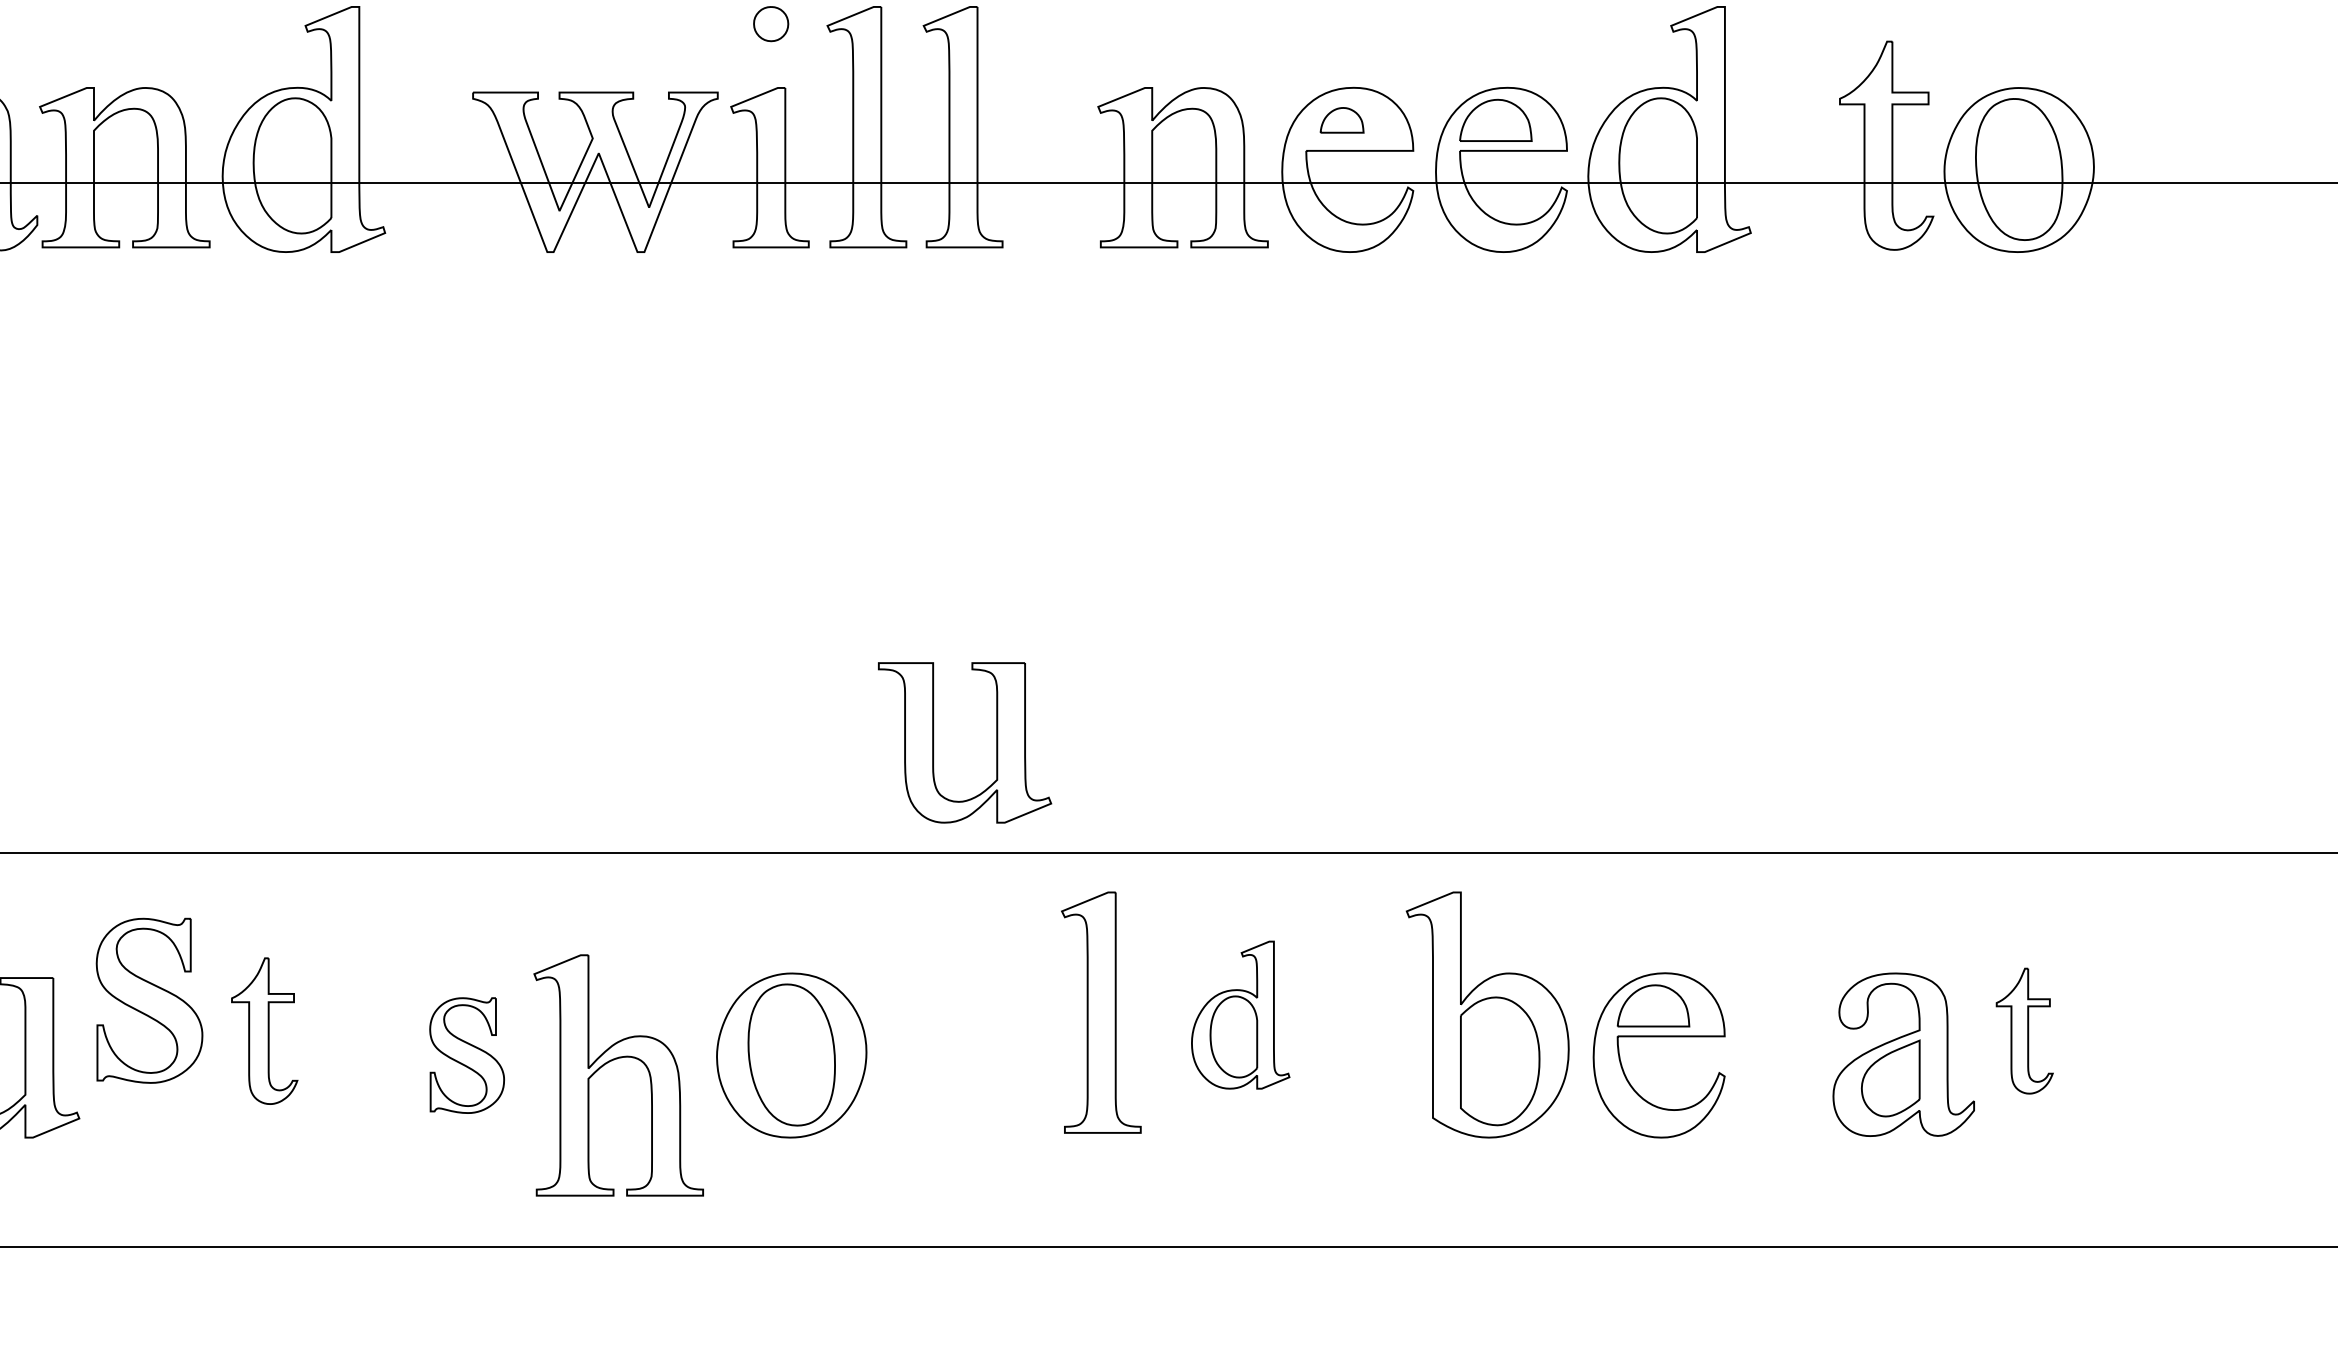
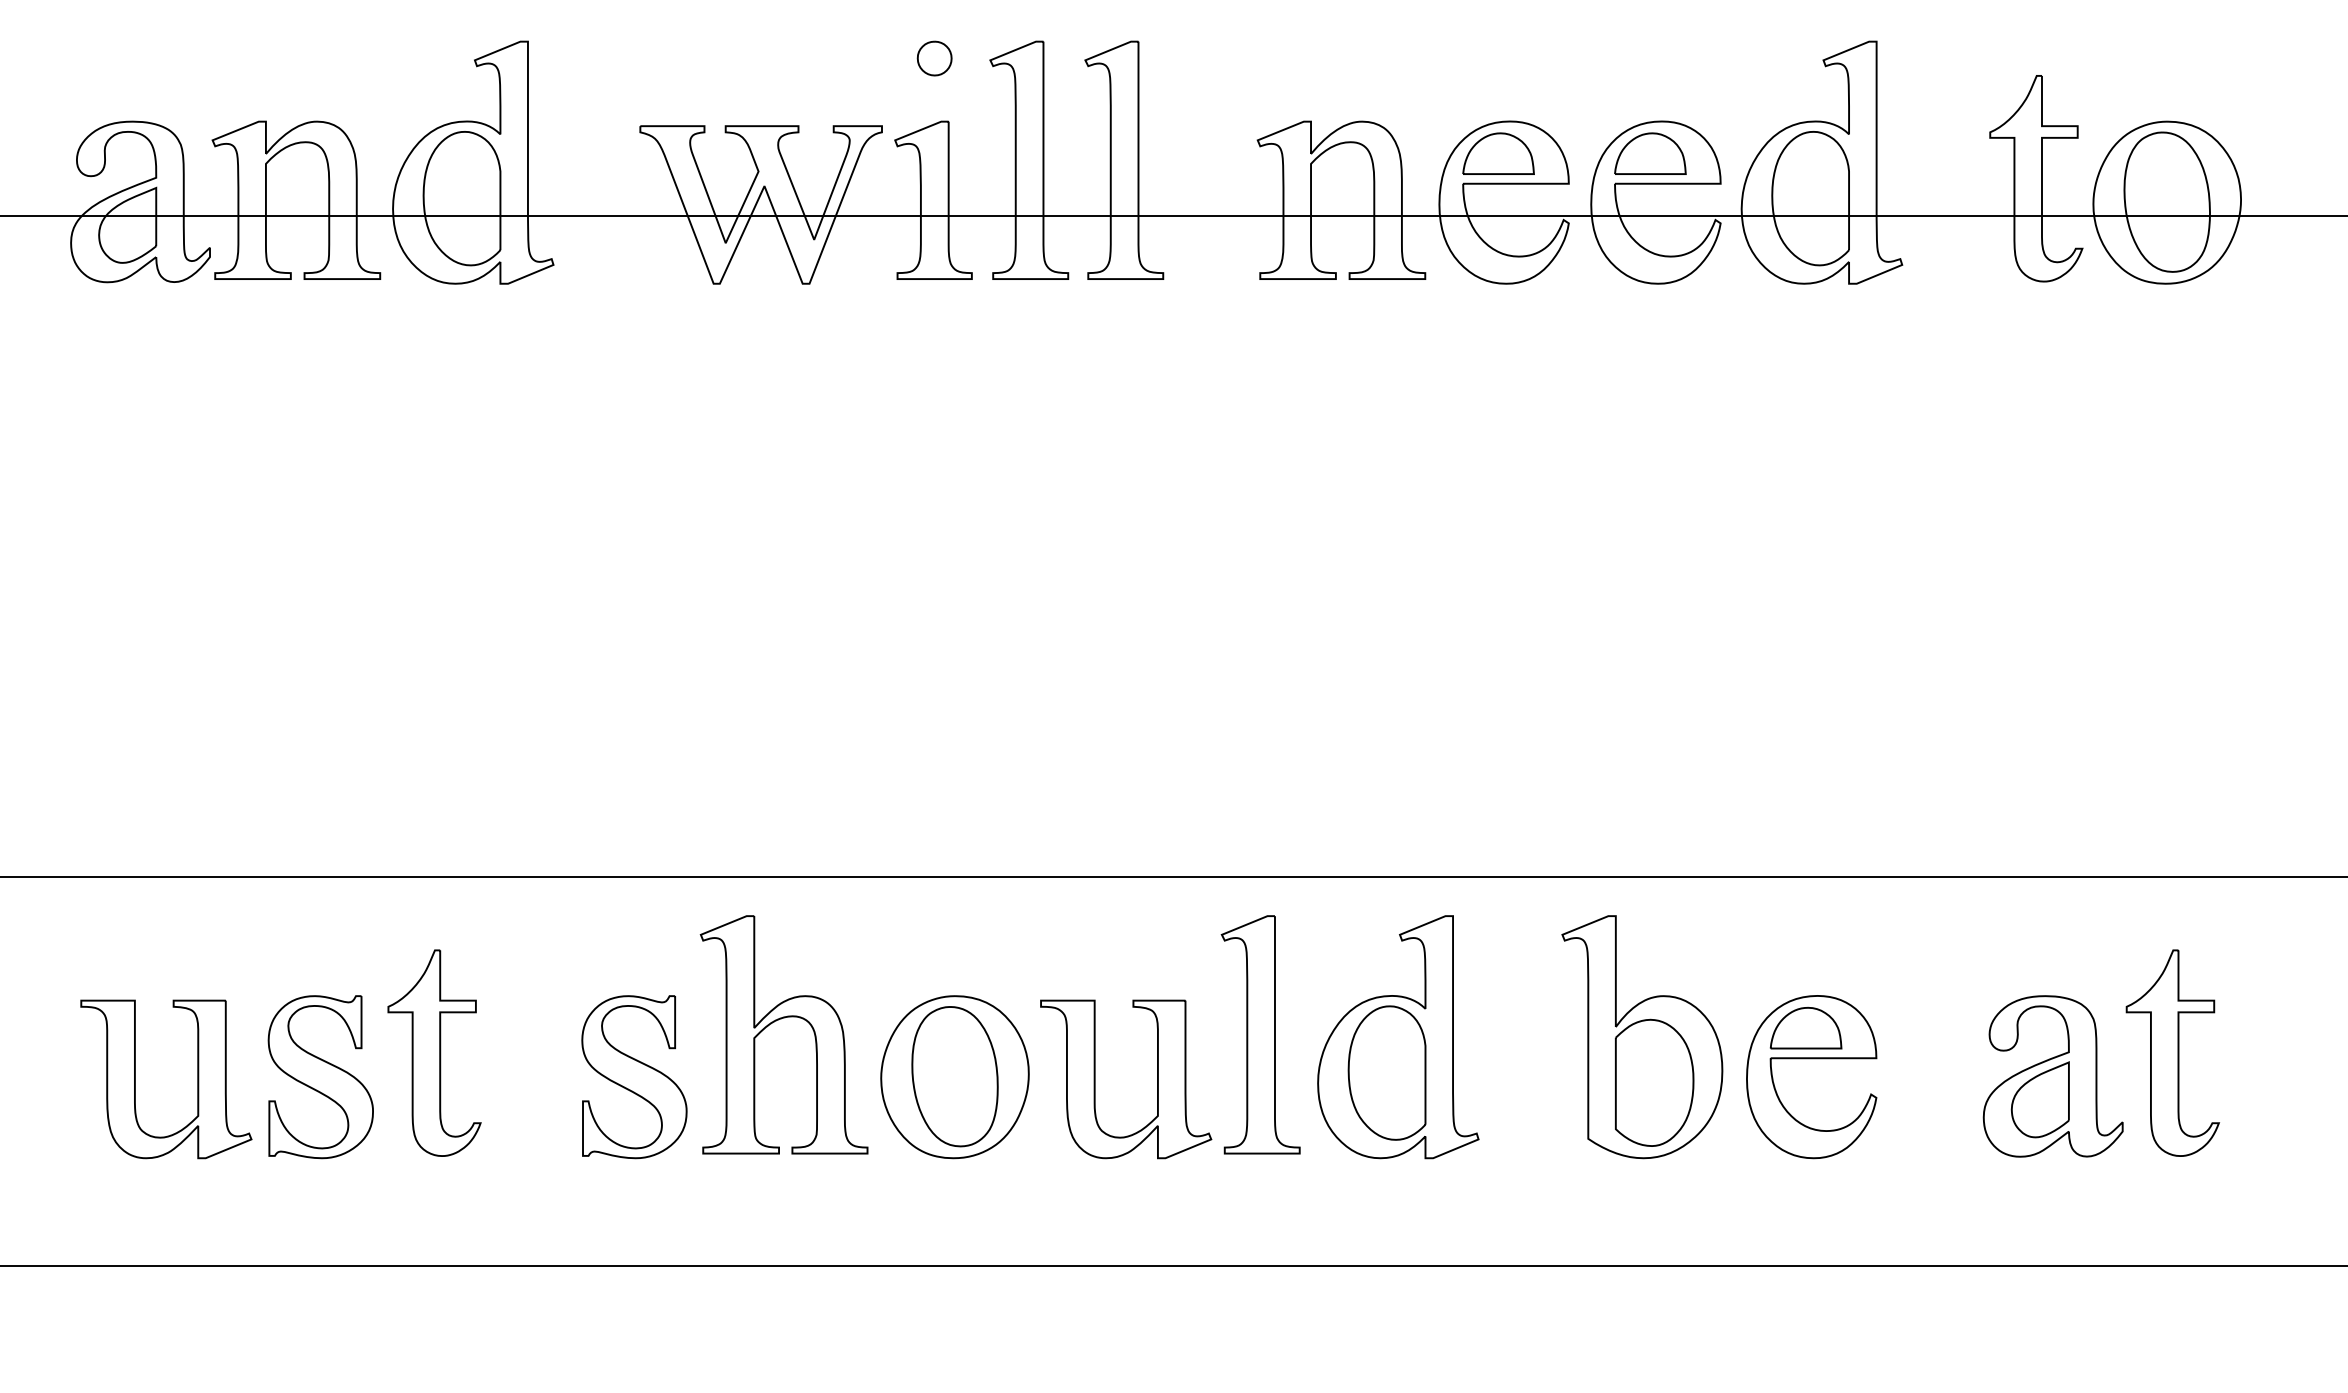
part: (1342, 120) -> (1498, 153), size x1.67
part: (933, 742) -> (1095, 1079), moved
part: (149, 1001) -> (320, 1077), moved
part: (1240, 1015) -> (1398, 1037), size x1.67
part: (264, 1030) -> (434, 1052), size x1.43
part: (2024, 1030) -> (2172, 1052), size x1.67
part: (467, 1055) -> (634, 1077), size x1.43
part: (610, 1061) -> (776, 1021), moved

